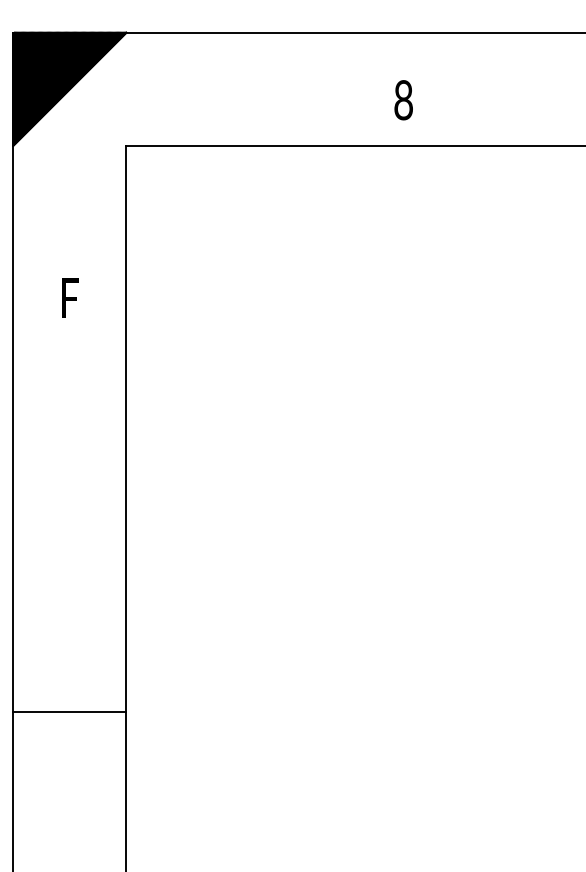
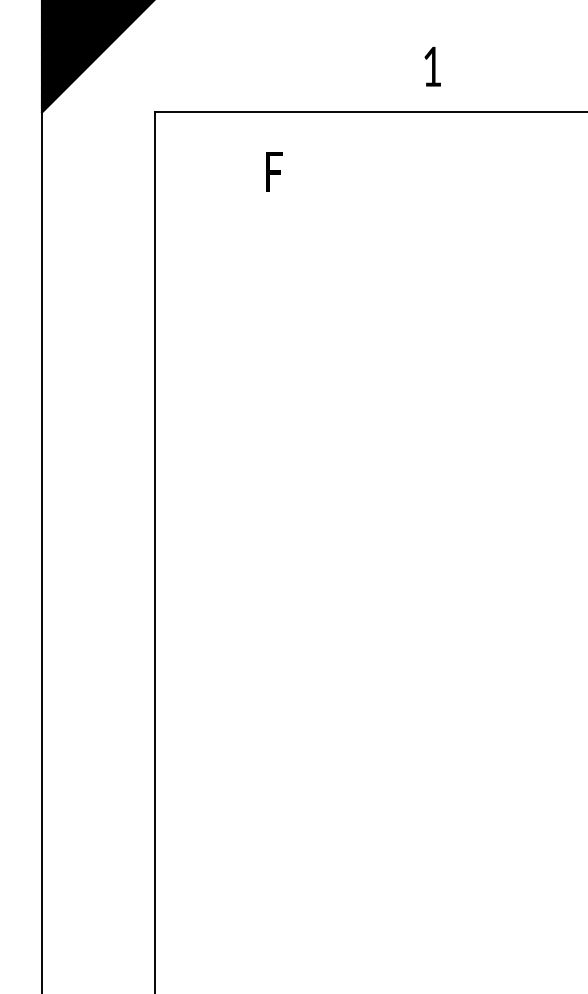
text: (403, 100) -> (432, 66), 8 -> 1
text: (70, 298) -> (274, 171), moved
line: (69, 712) -> (98, 678), removed

